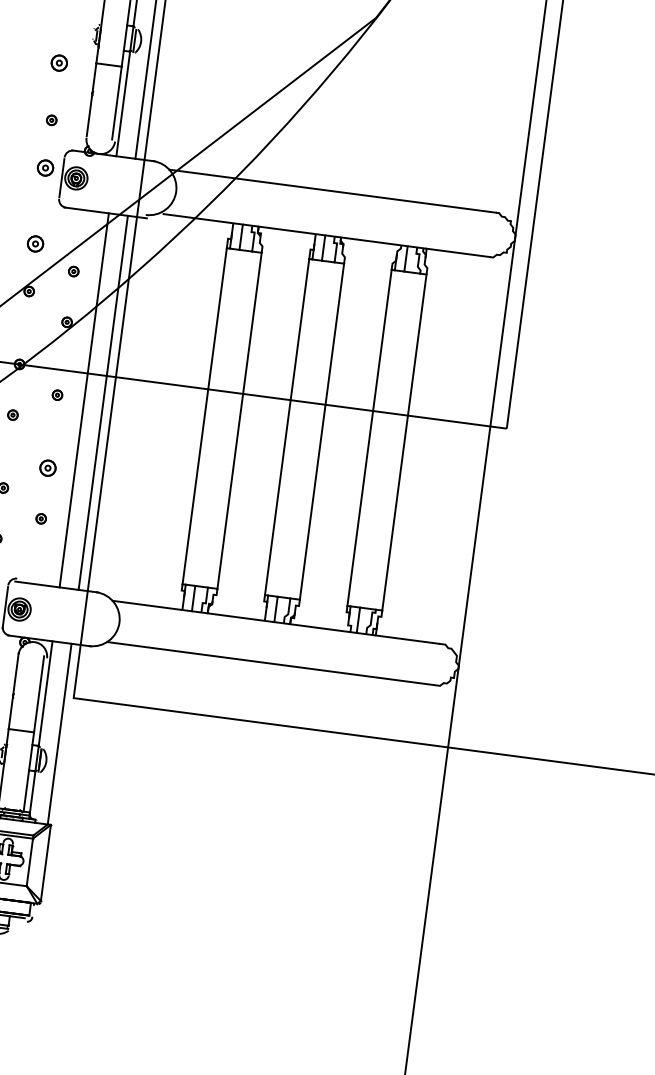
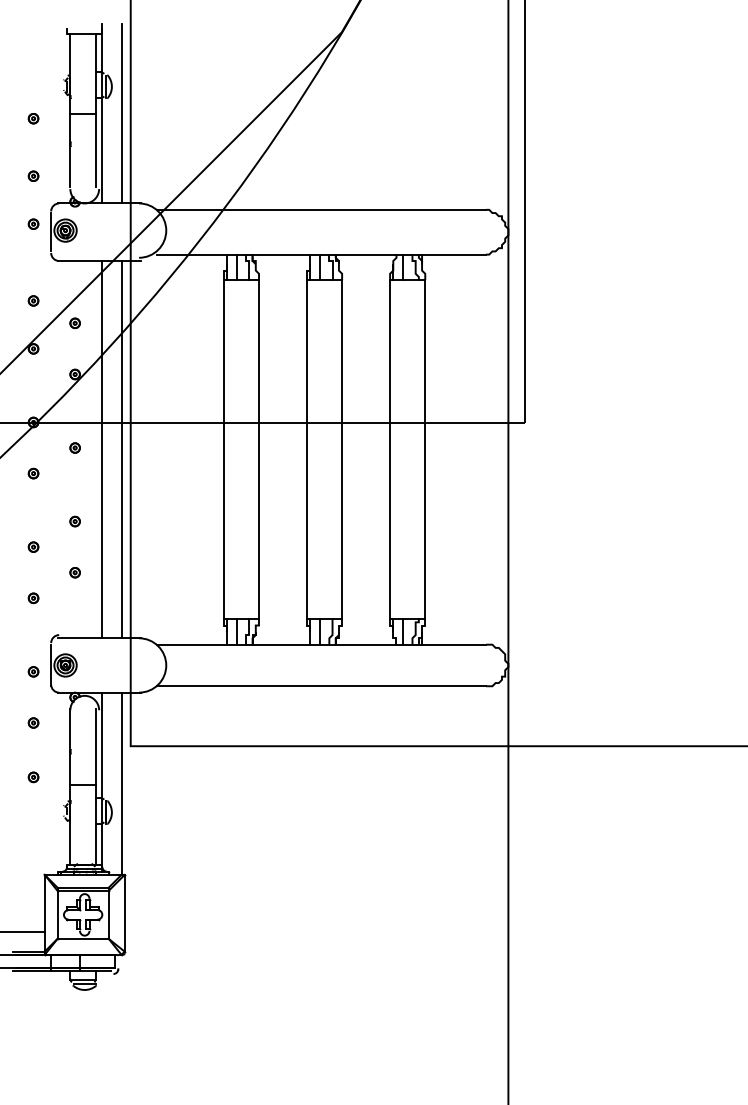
part: (59, 63) -> (33, 118), size x0.62
part: (45, 167) -> (33, 223), size x0.62
part: (35, 243) -> (33, 300), size x0.62
part: (47, 467) -> (74, 521), size x0.62

